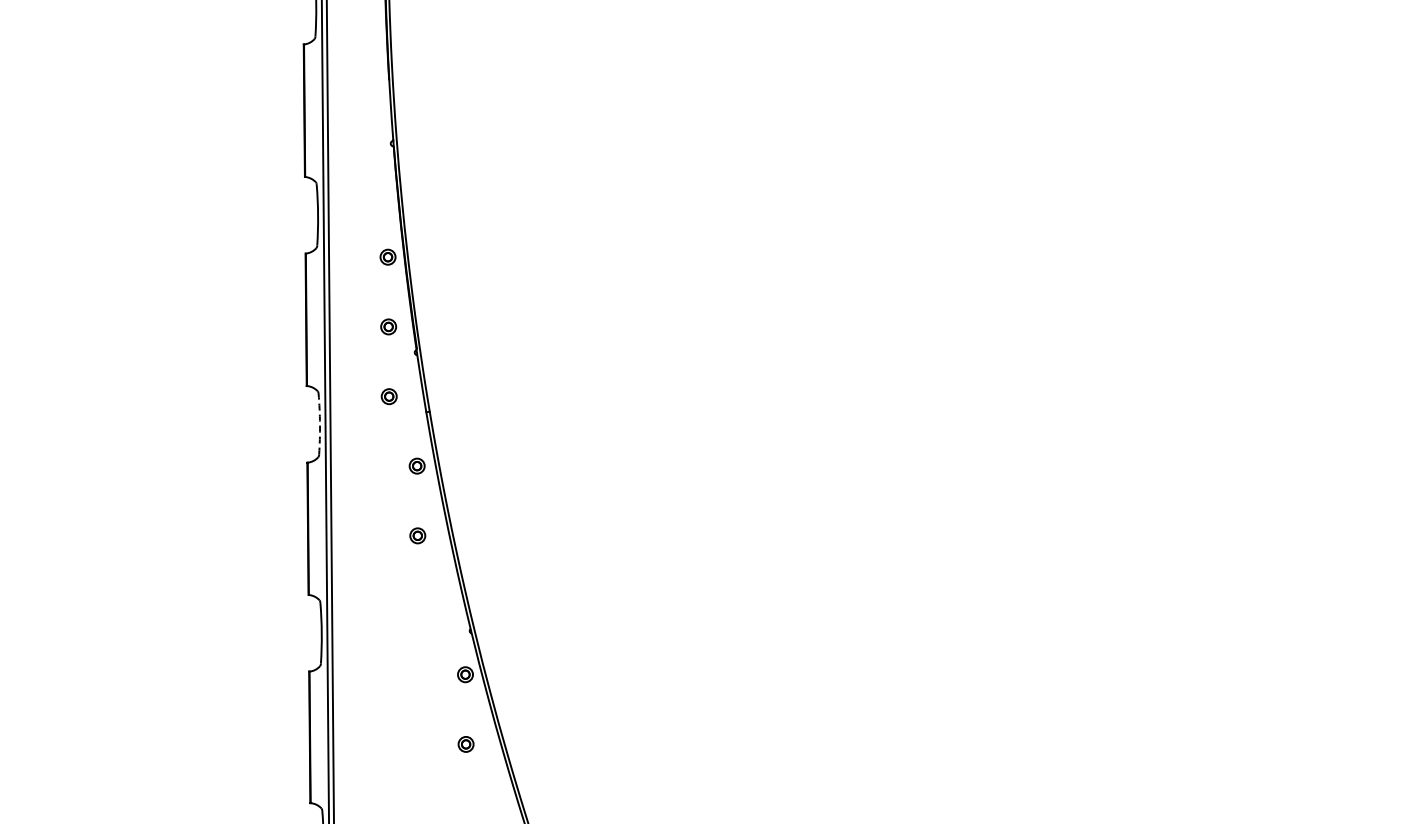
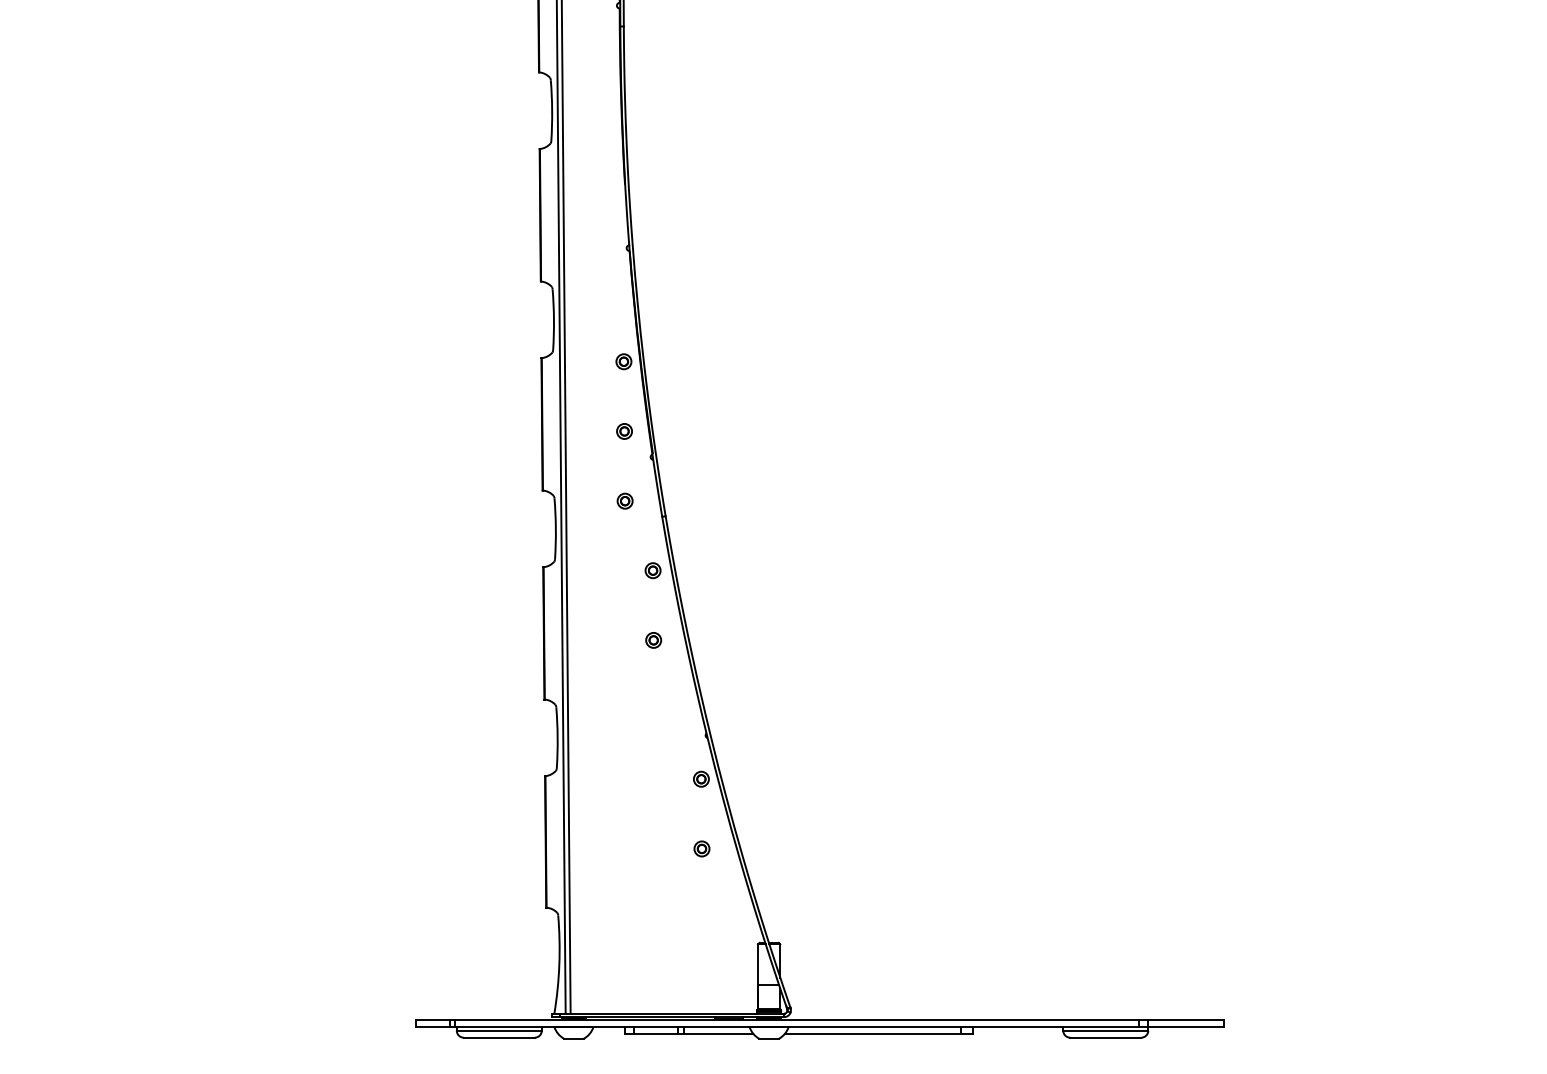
arc: (319, 423) -> (555, 528), dashed -> solid

